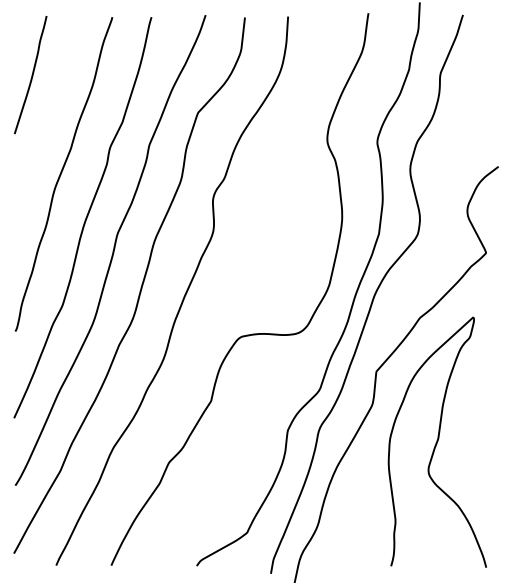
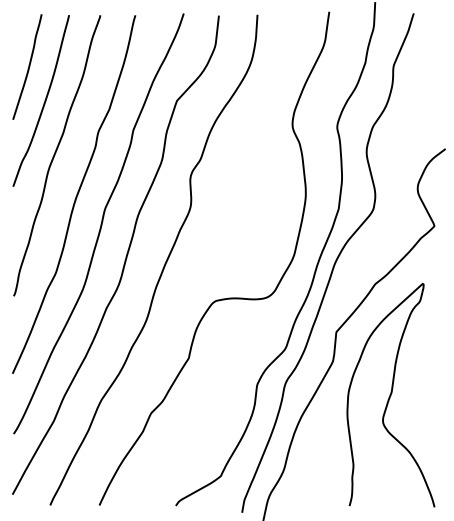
curve: (49, 113) -> (44, 101), added

